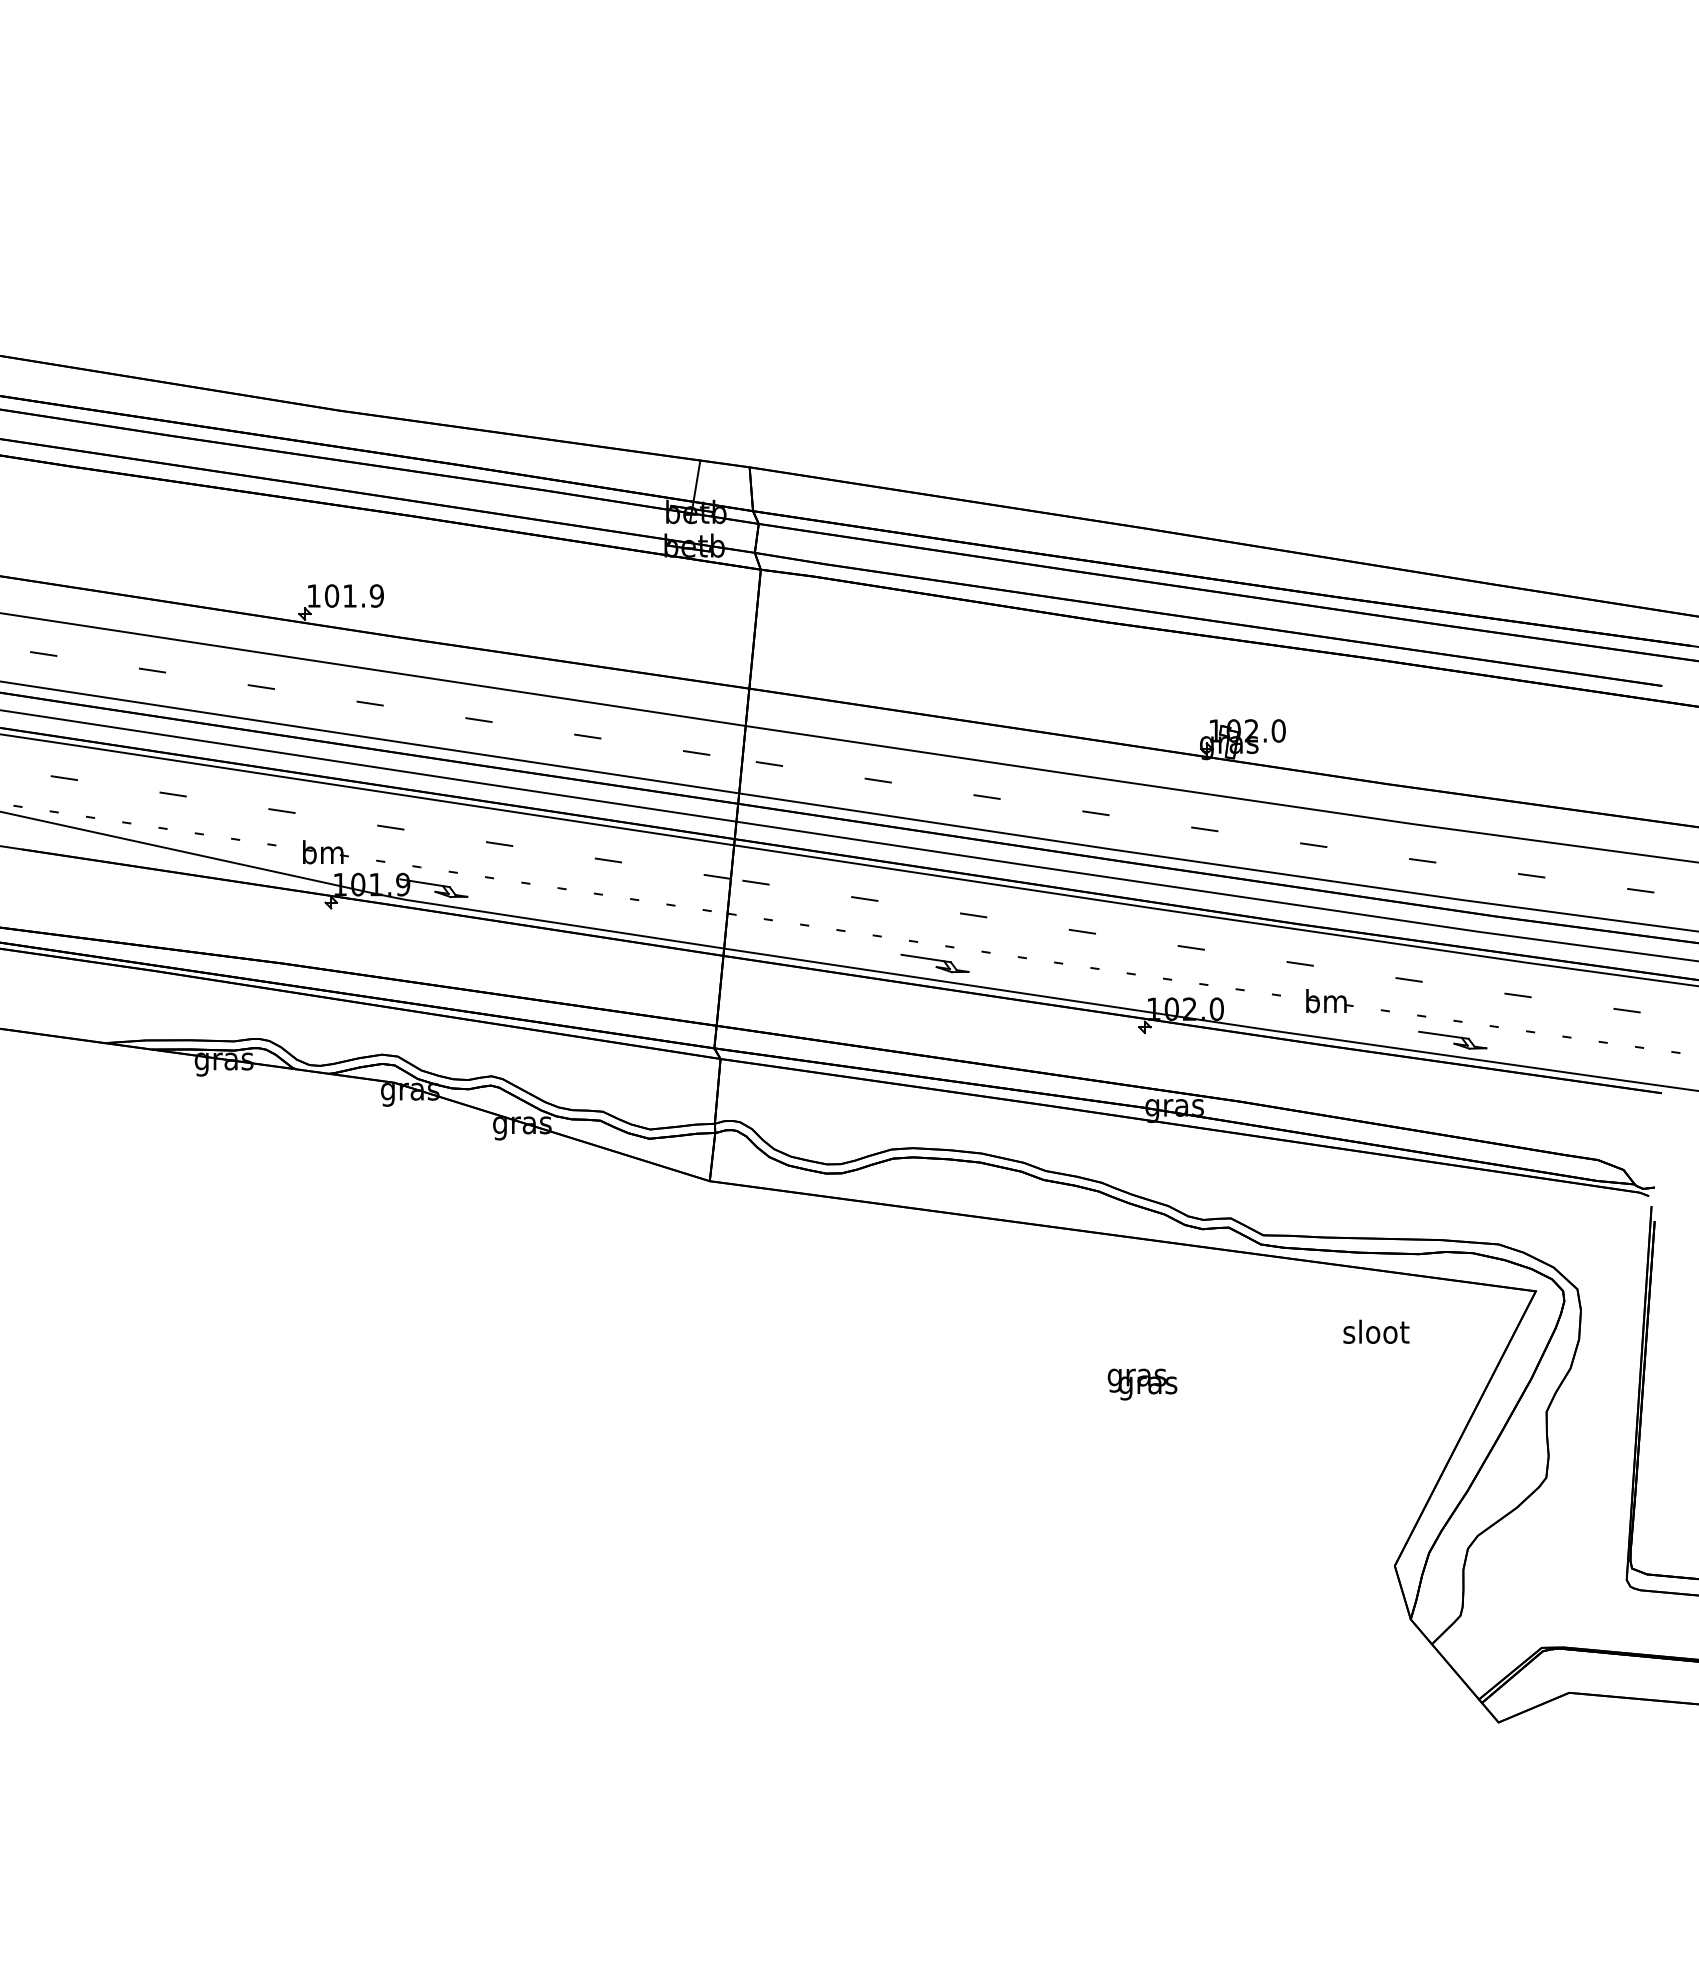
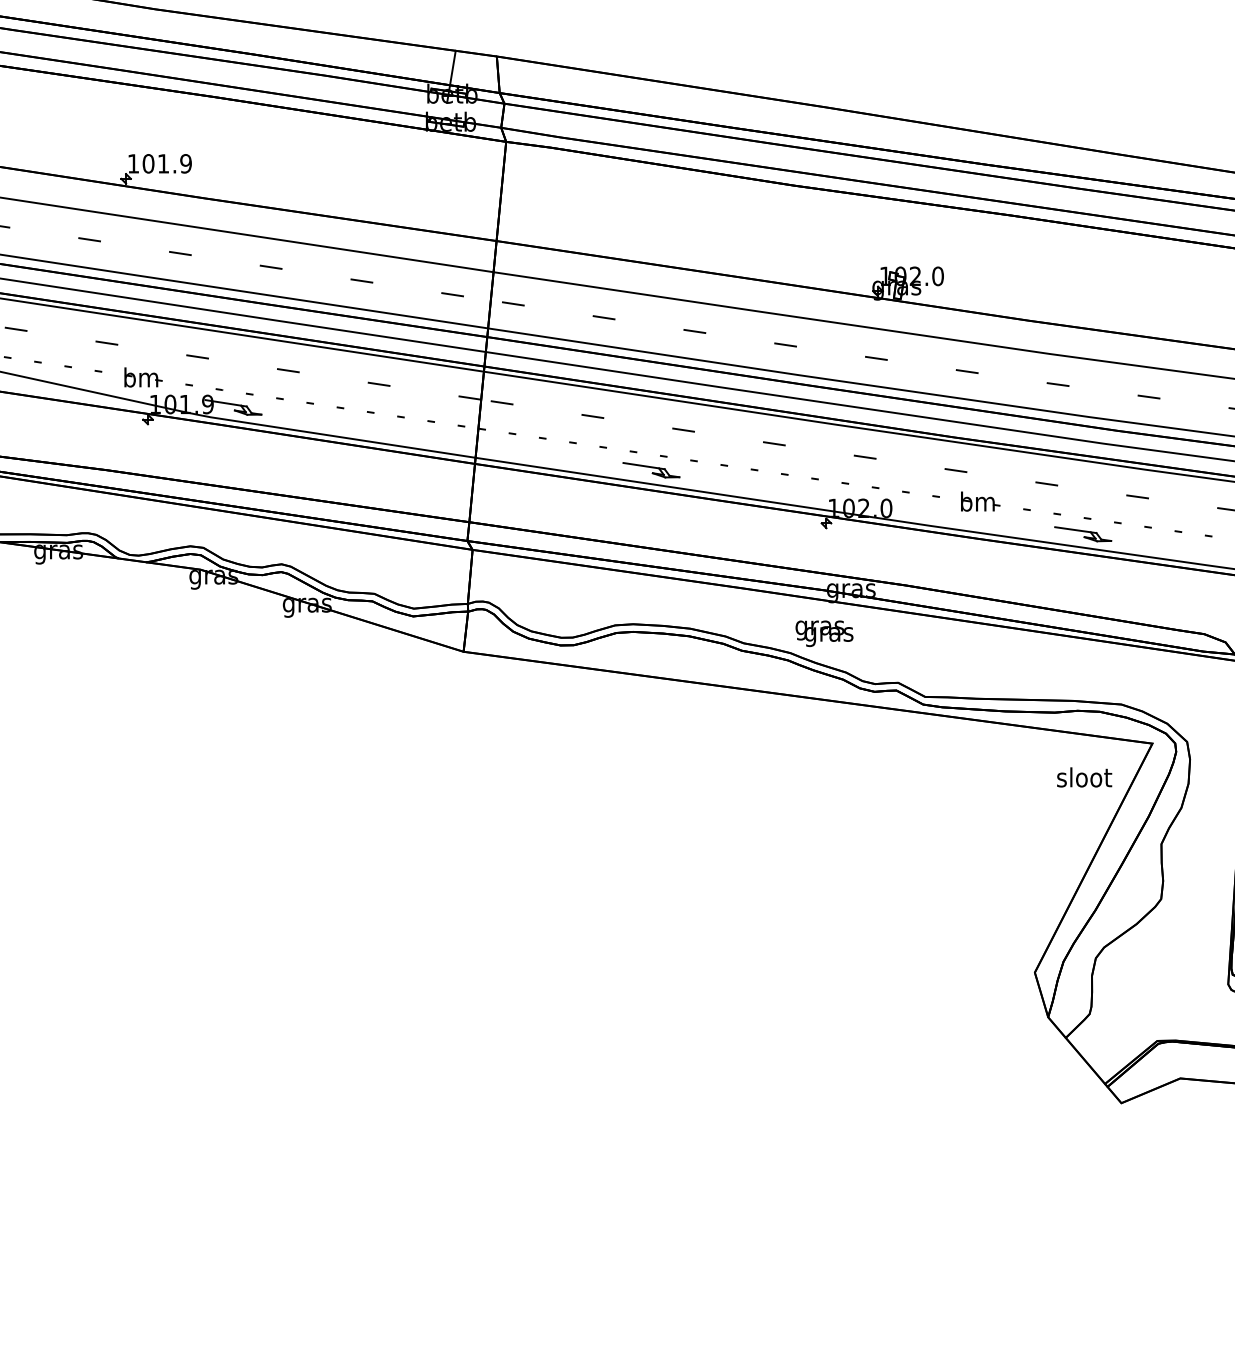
text: (1376, 1331) -> (1084, 777), moved
text: (1142, 1384) -> (824, 633), moved

